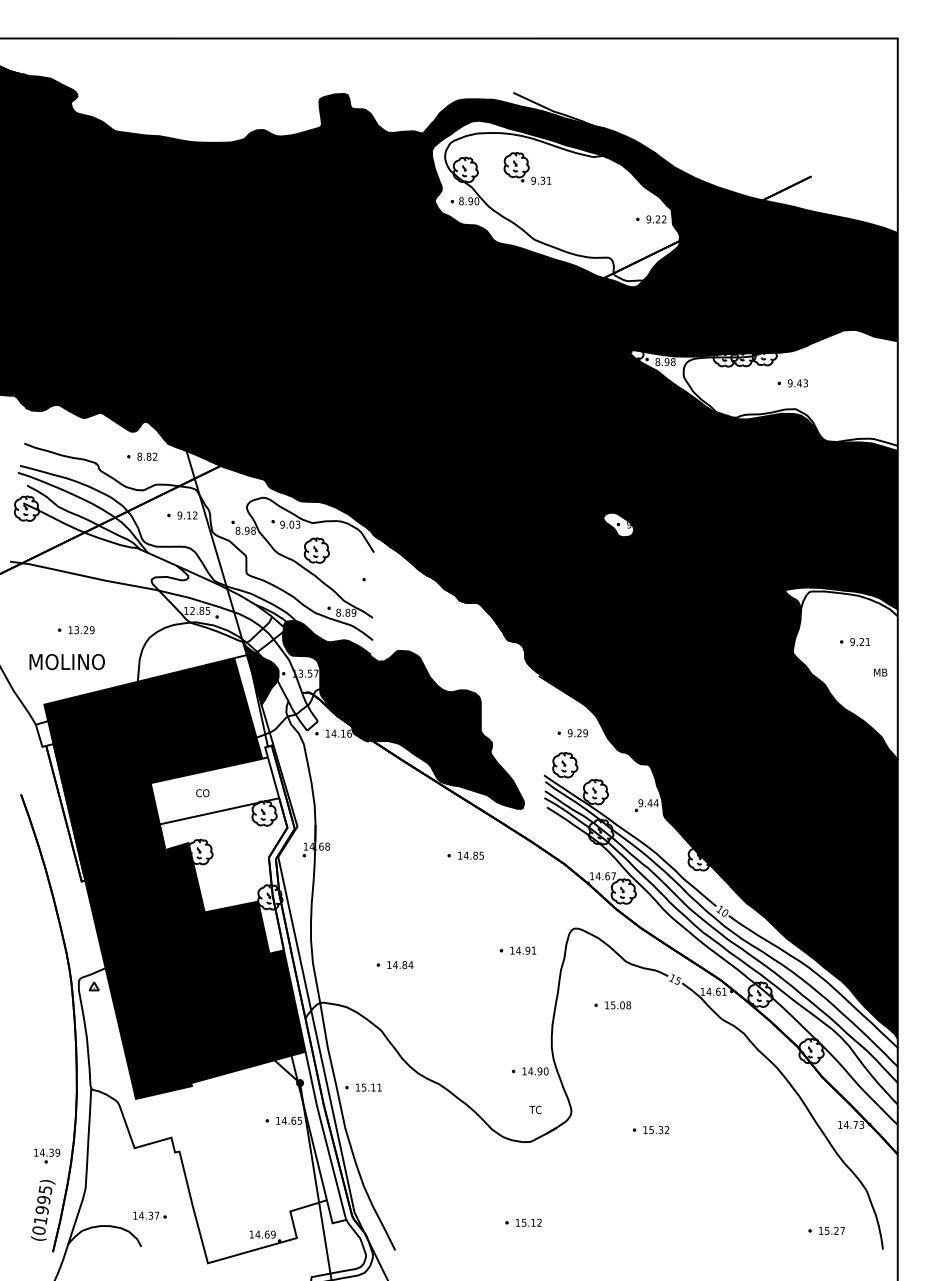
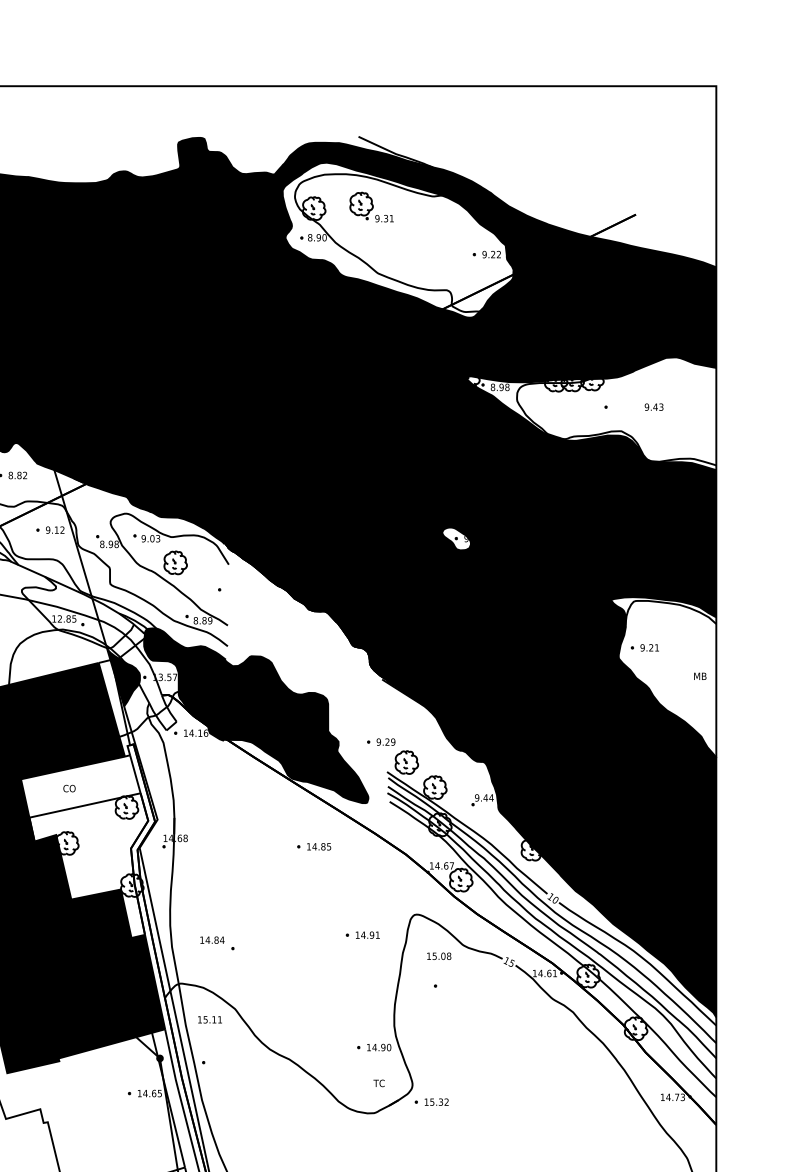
text: (797, 383) -> (653, 407), moved
part: (855, 641) -> (645, 647), moved
part: (572, 733) -> (380, 742), moved
text: (400, 965) -> (212, 940), moved
text: (617, 1005) -> (438, 956), moved
text: (368, 1087) -> (209, 1019), moved
part: (650, 1130) -> (431, 1102), moved

